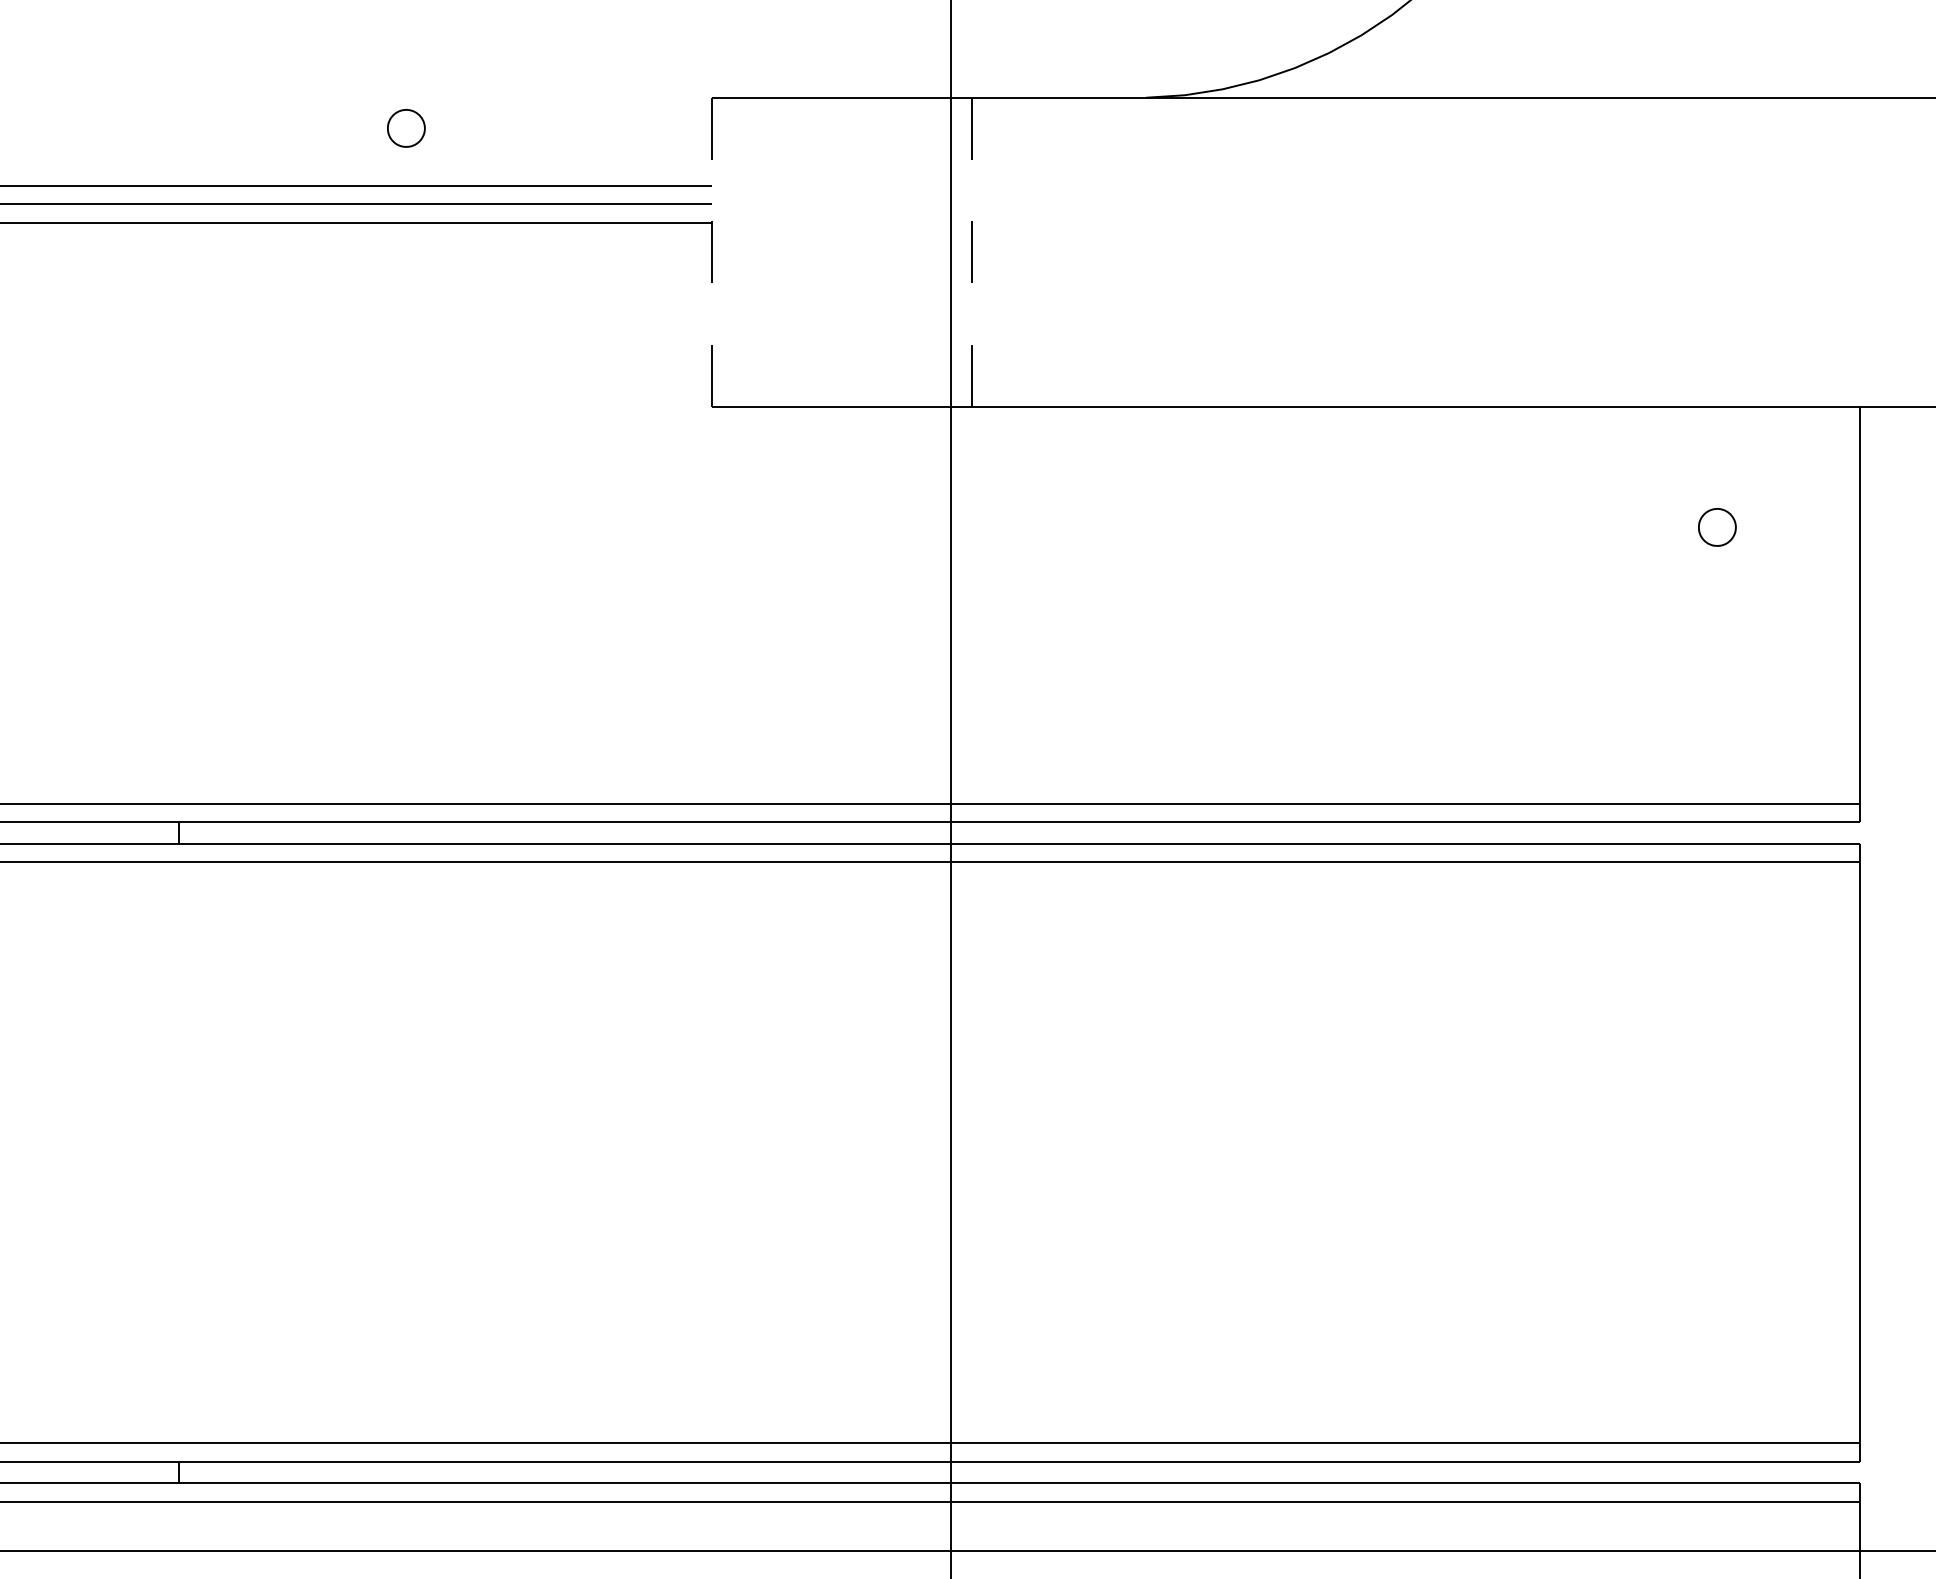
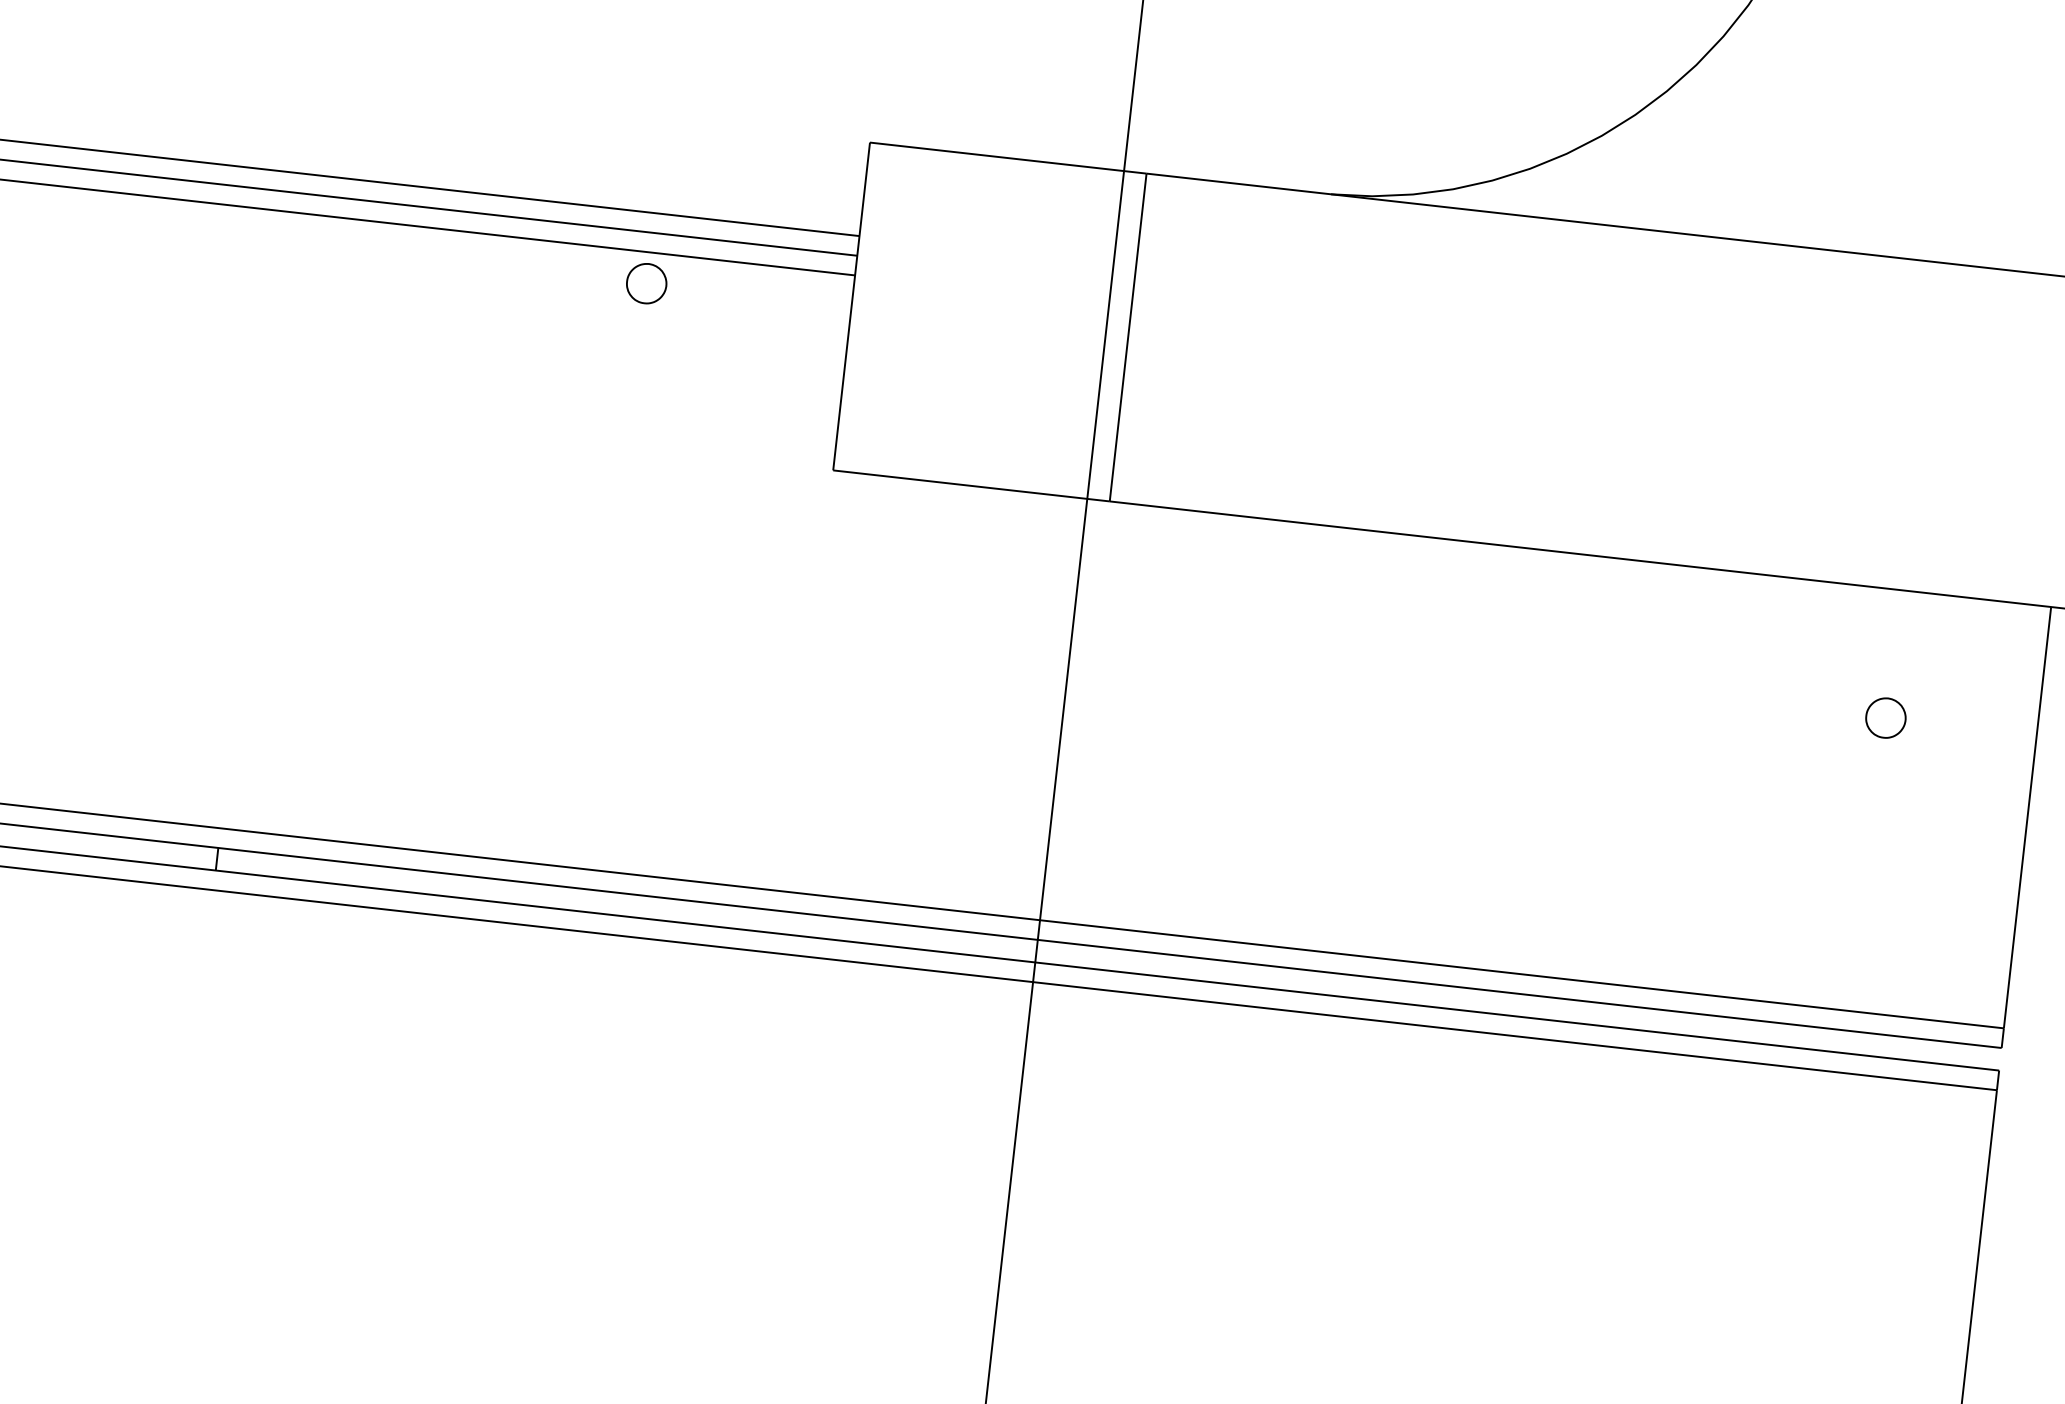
part: (406, 127) -> (646, 282), moved
line: (711, 252) -> (851, 306), dashed -> solid
line: (972, 252) -> (1128, 337), dashed -> solid

